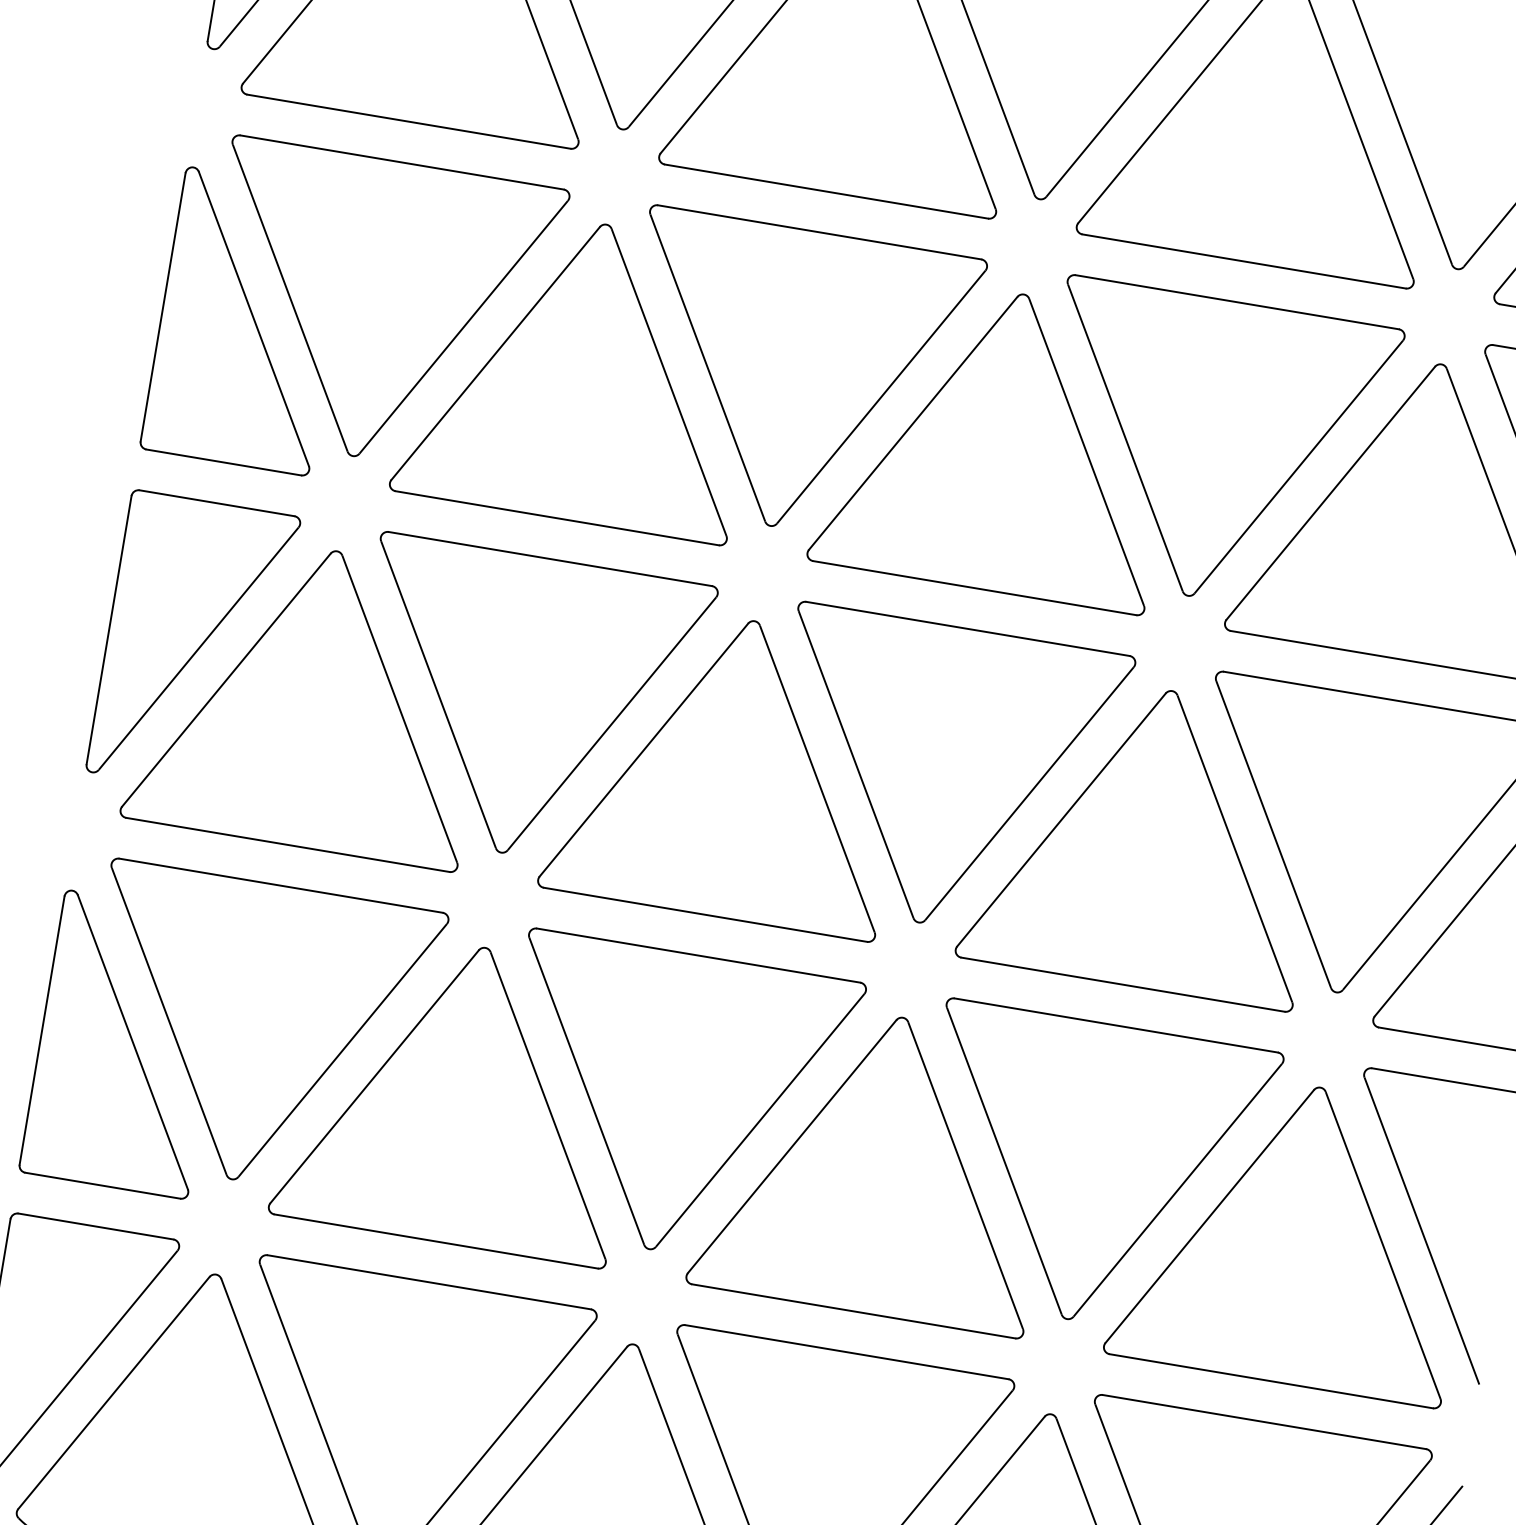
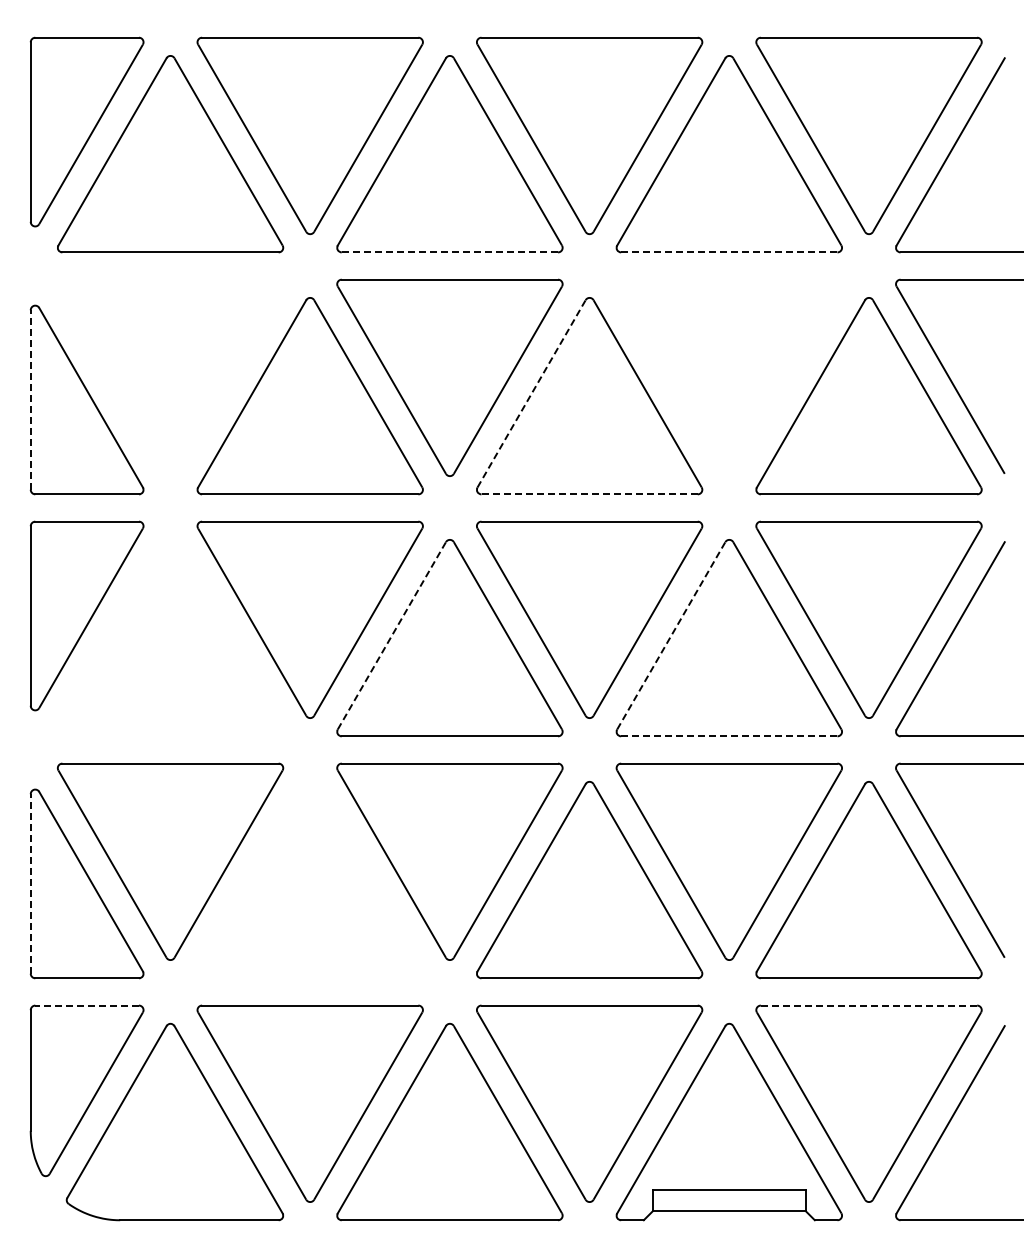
line: (825, 191) -> (449, 252), solid -> dashed
line: (1242, 261) -> (728, 252), solid -> dashed
line: (162, 308) -> (30, 400), solid -> dashed
part: (377, 308) -> (170, 377), removed
line: (913, 422) -> (531, 393), solid -> dashed
part: (1211, 448) -> (728, 377), removed
line: (974, 588) -> (589, 494), solid -> dashed
part: (312, 698) -> (170, 638), removed
line: (644, 749) -> (392, 635), solid -> dashed
line: (1061, 819) -> (671, 635), solid -> dashed
line: (1121, 984) -> (728, 736), solid -> dashed
line: (41, 1029) -> (30, 883), solid -> dashed
part: (459, 1095) -> (309, 880), removed
line: (96, 1226) -> (87, 1005), solid -> dashed
line: (1265, 1422) -> (869, 1005), solid -> dashed

